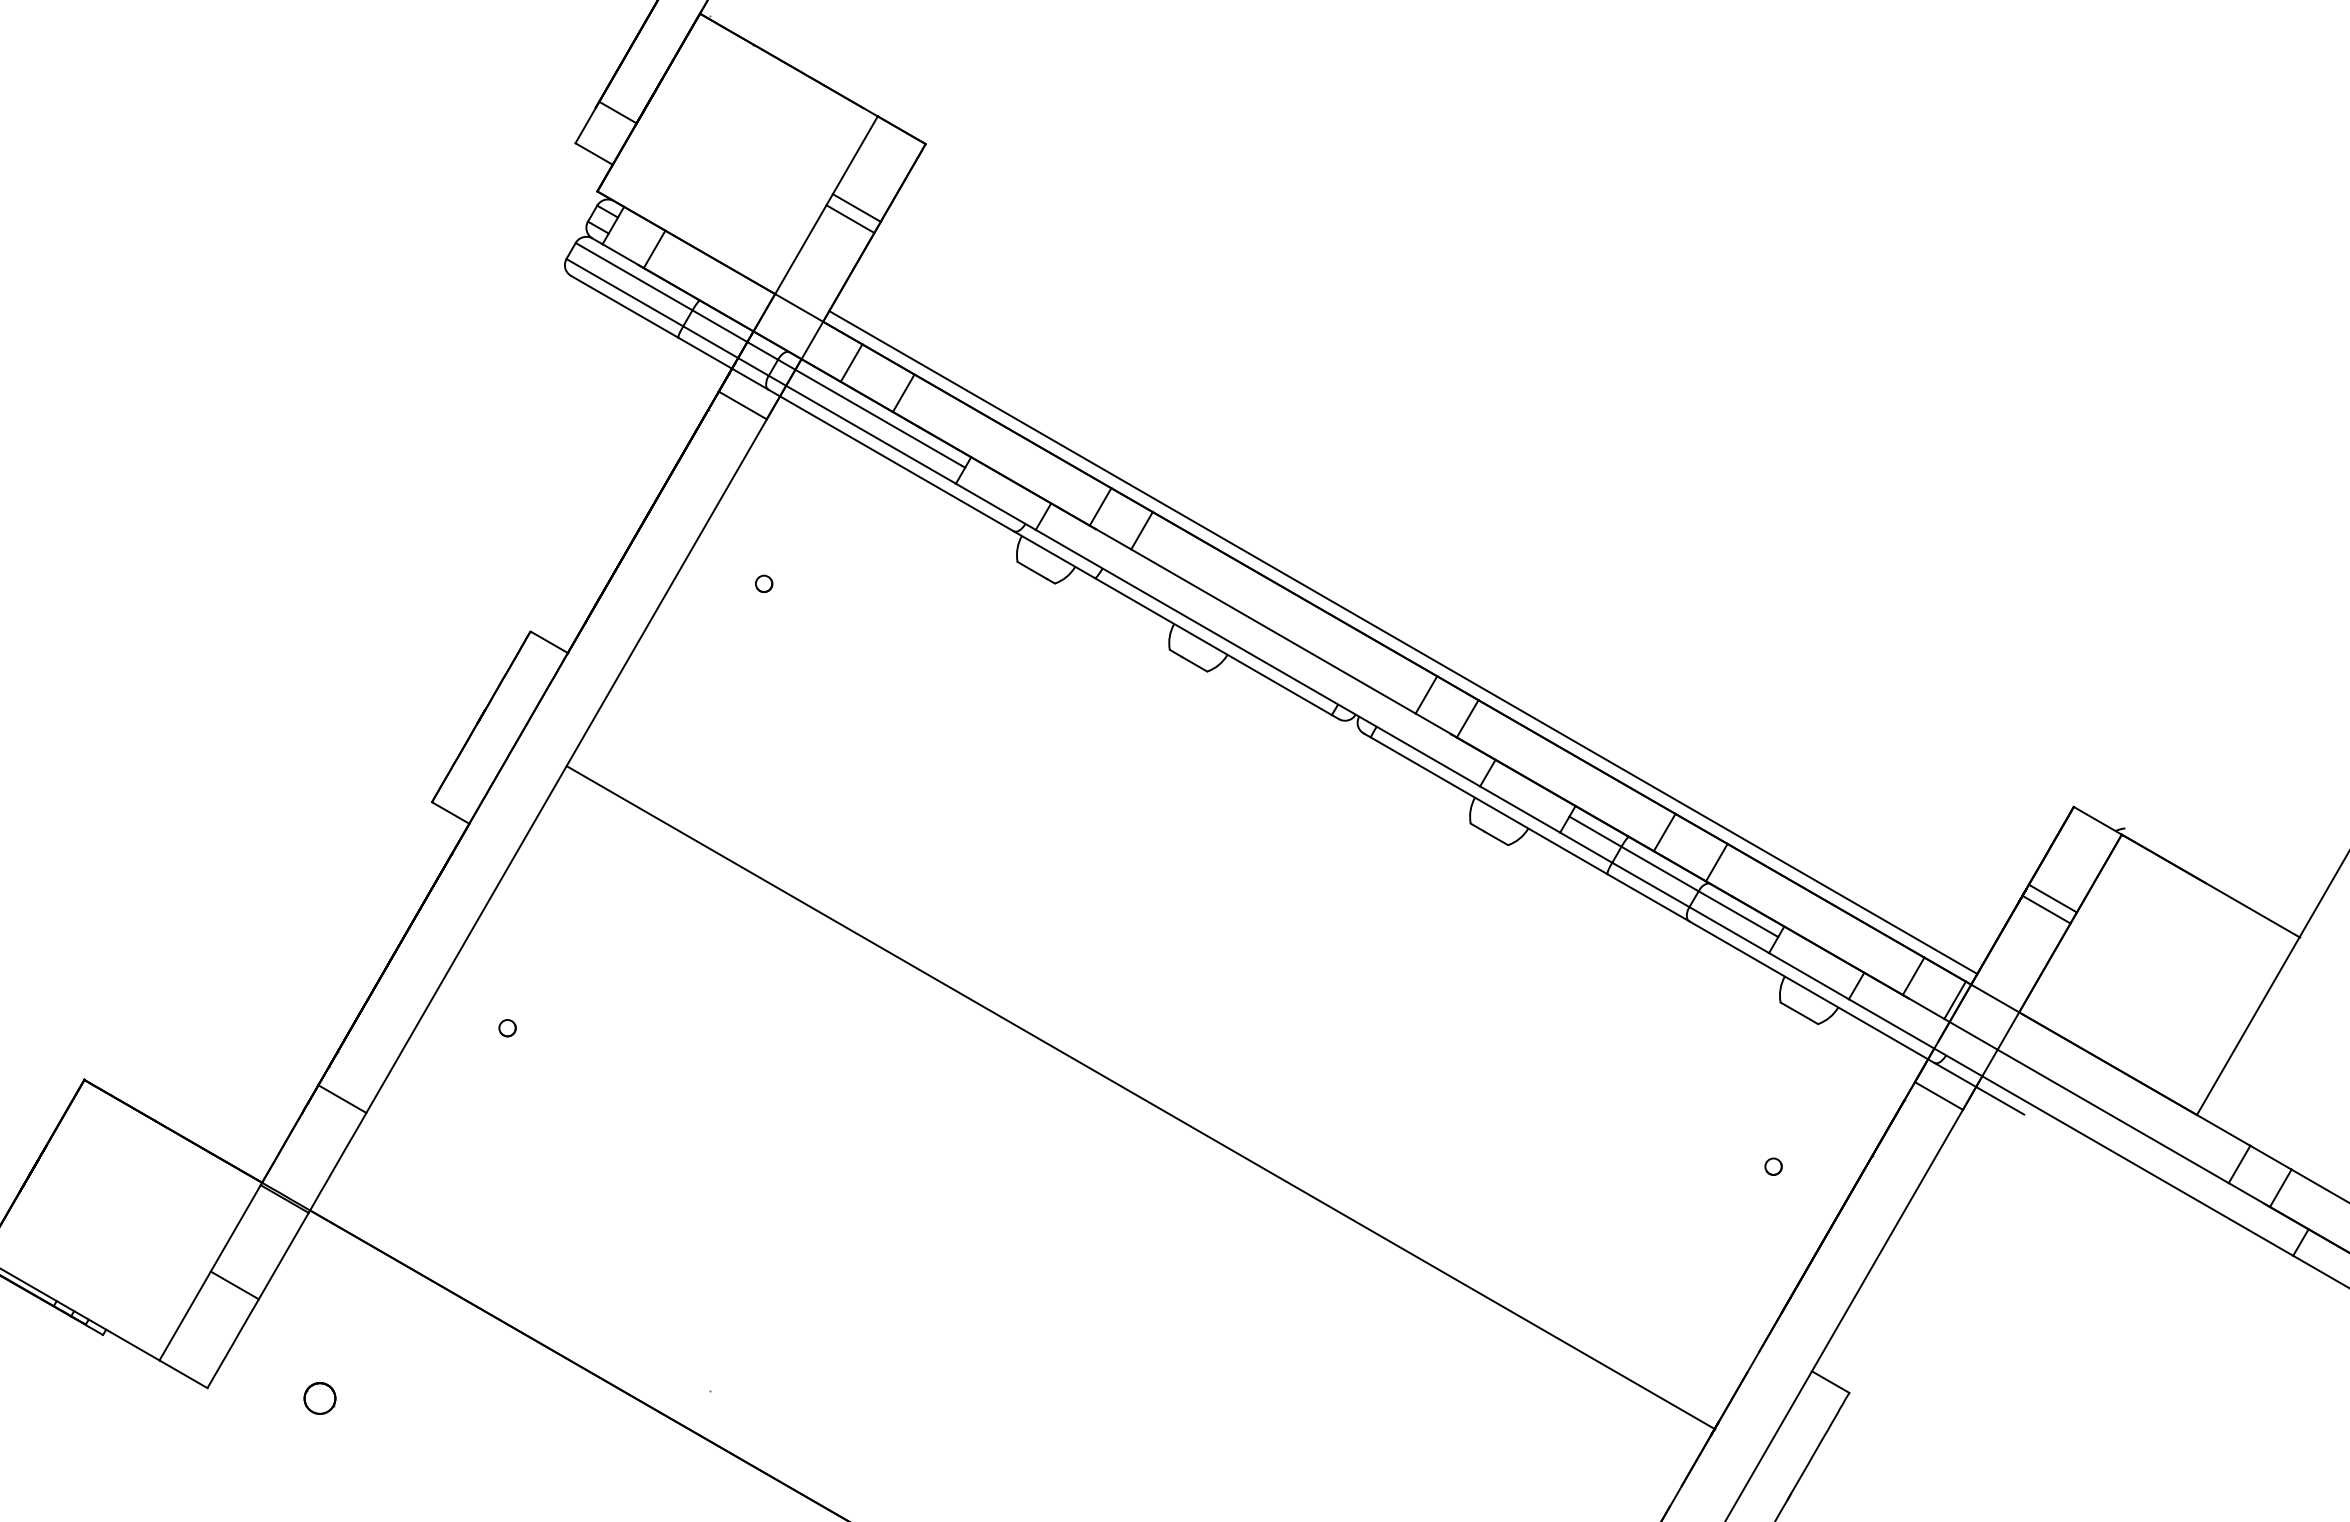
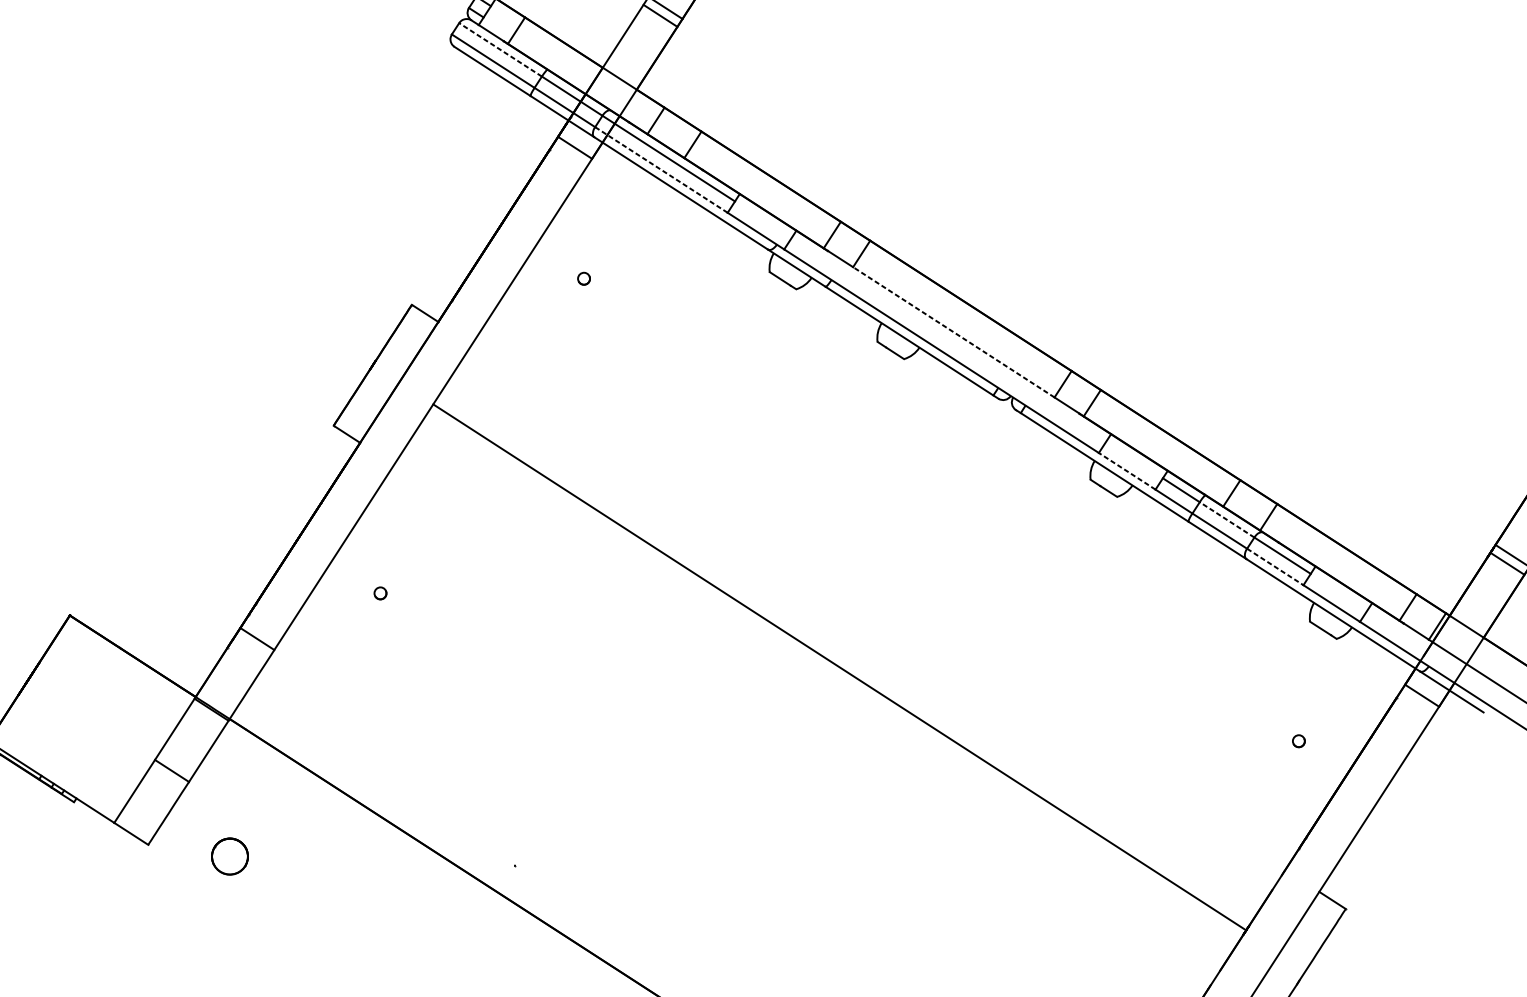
line: (633, 276) -> (500, 49), solid -> dashed
line: (862, 430) -> (661, 170), solid -> dashed
line: (1273, 631) -> (953, 332), solid -> dashed
line: (1403, 642) -> (1048, 345), removed
line: (1519, 809) -> (1126, 471), solid -> dashed
line: (1660, 869) -> (1227, 520), solid -> dashed
line: (1729, 930) -> (1275, 567), solid -> dashed
part: (319, 1398) -> (229, 856), size x1.6

